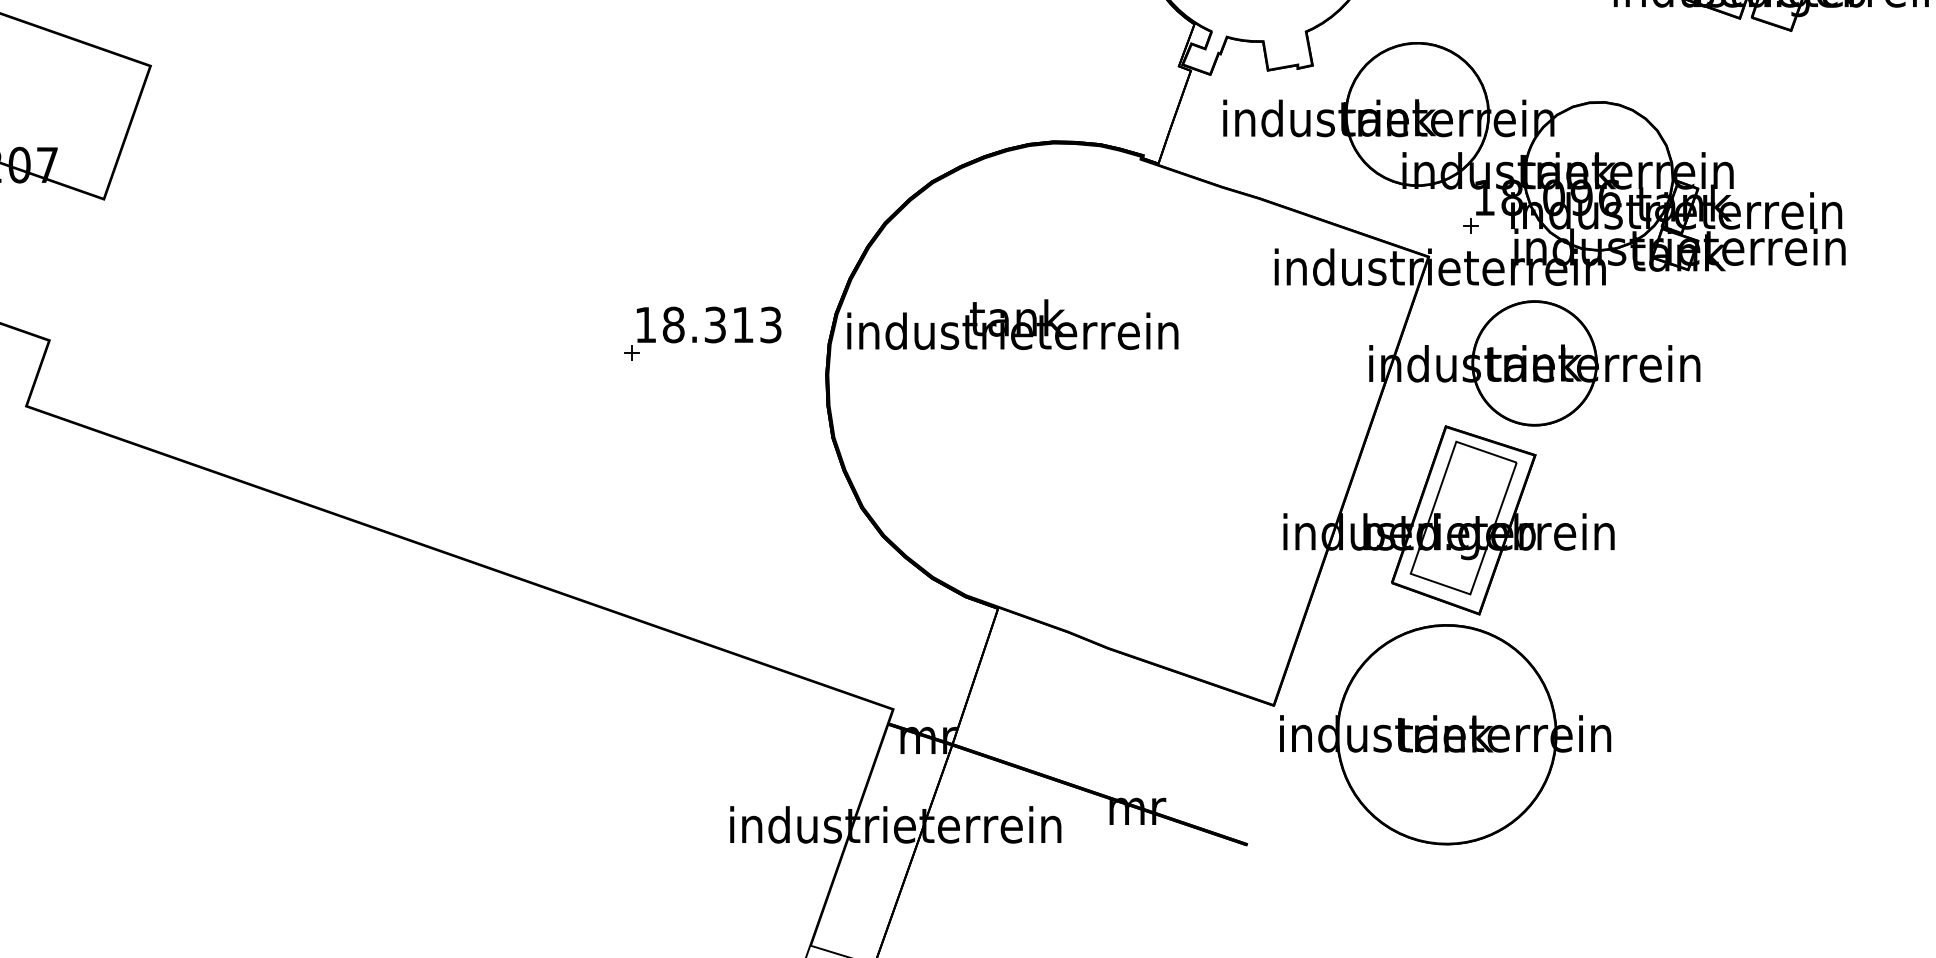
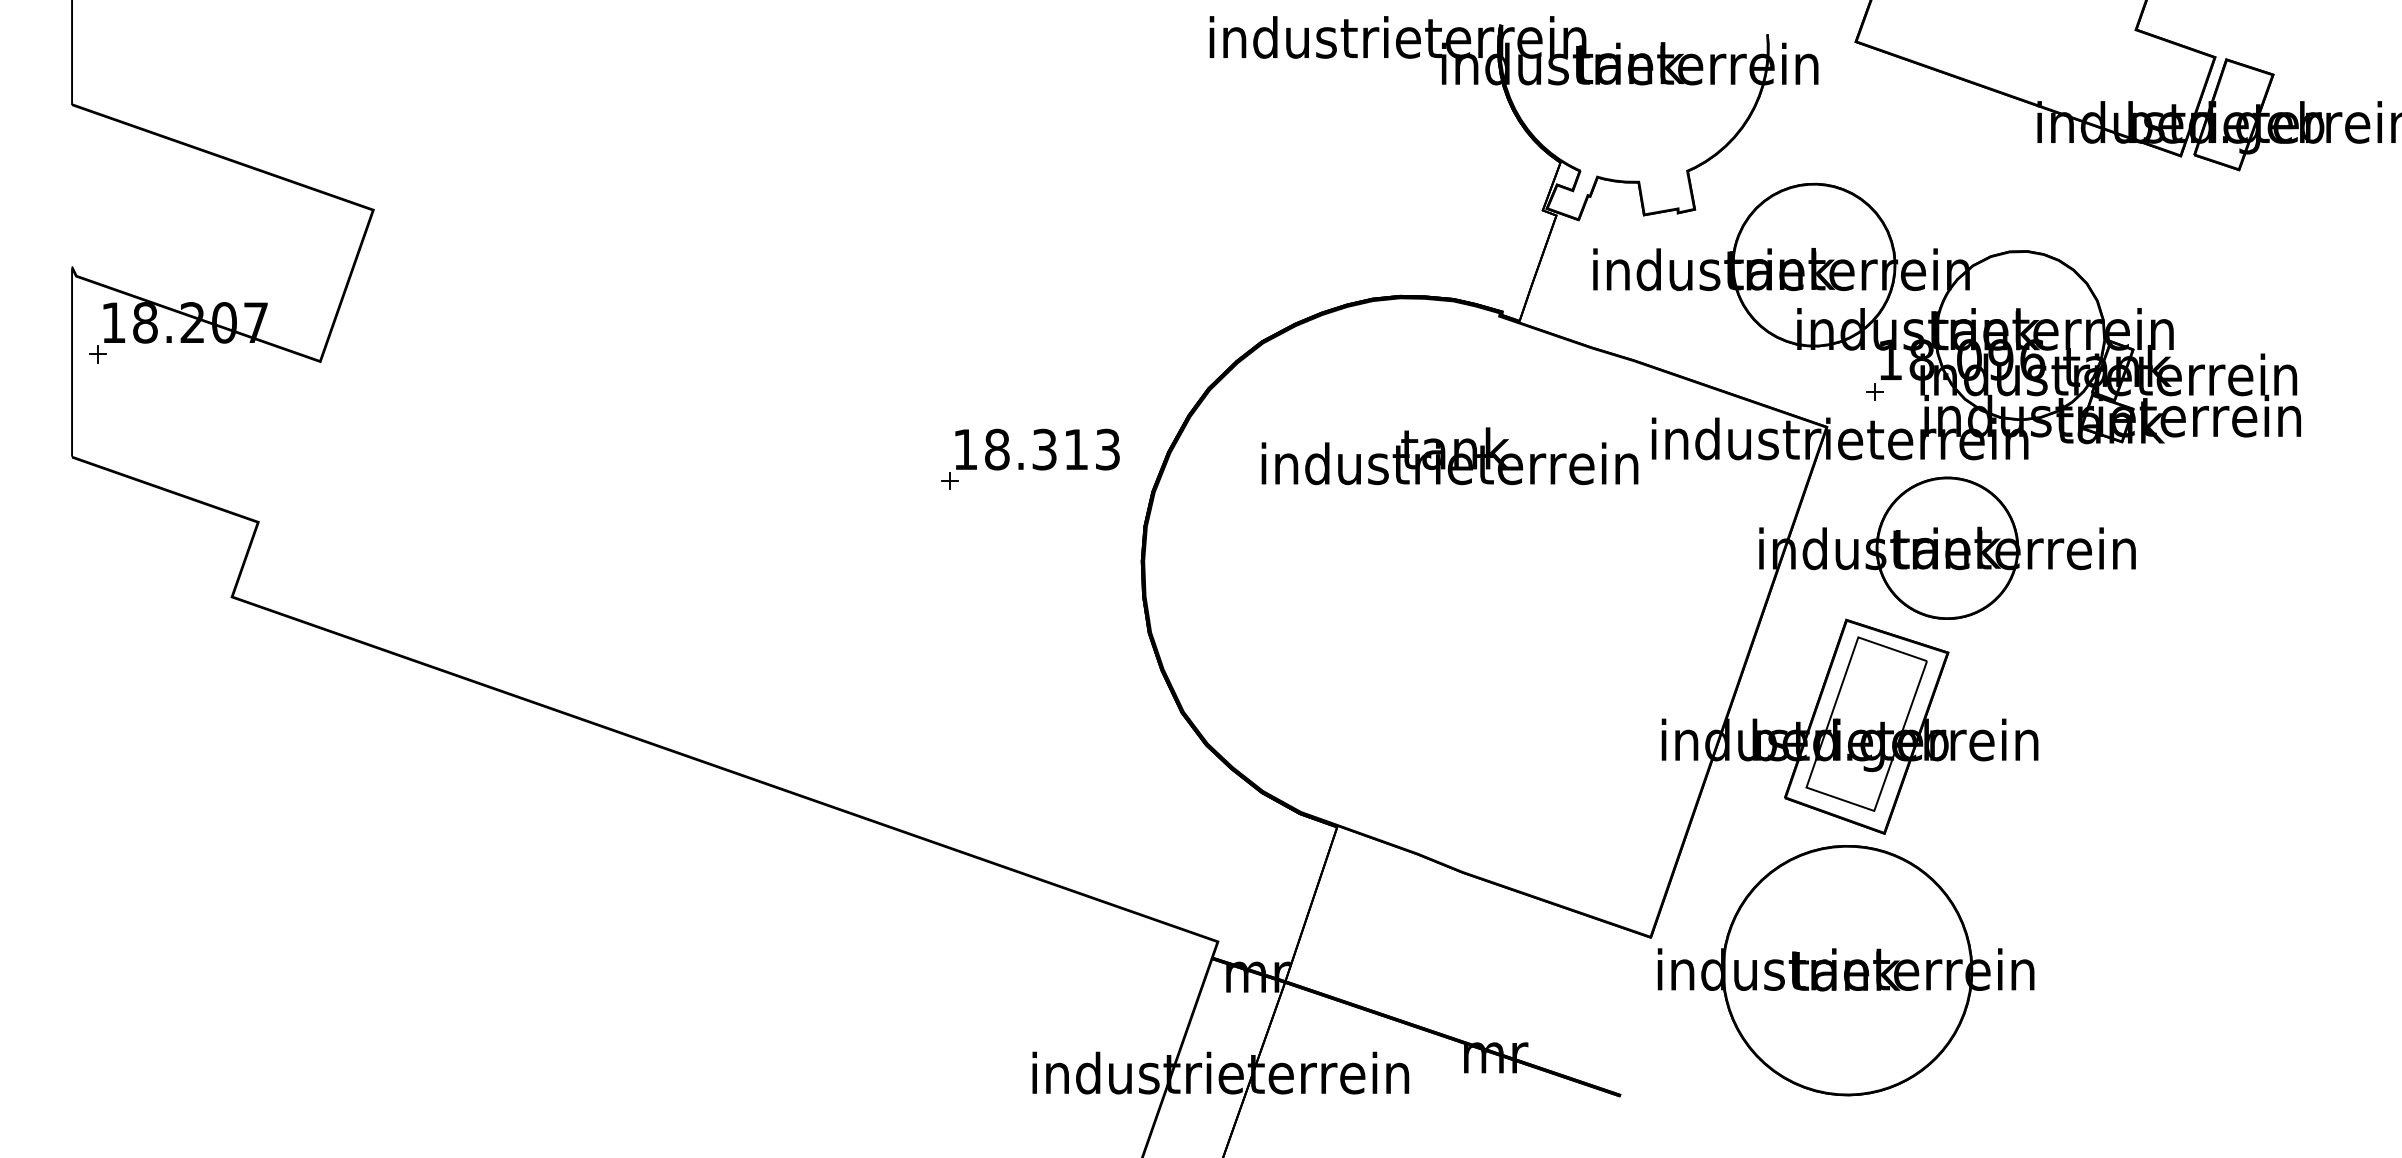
text: (1012, 324) -> (1449, 456), moved
part: (702, 332) -> (1030, 458), moved

